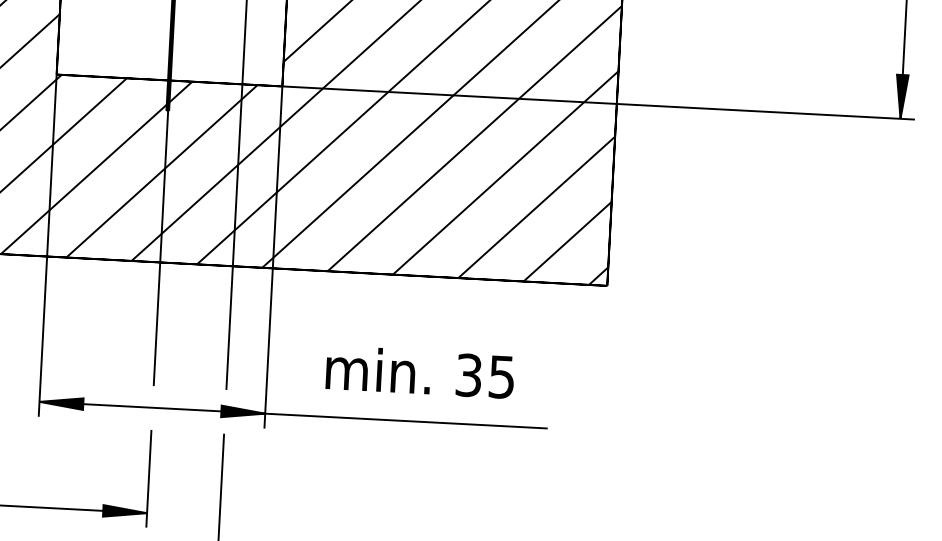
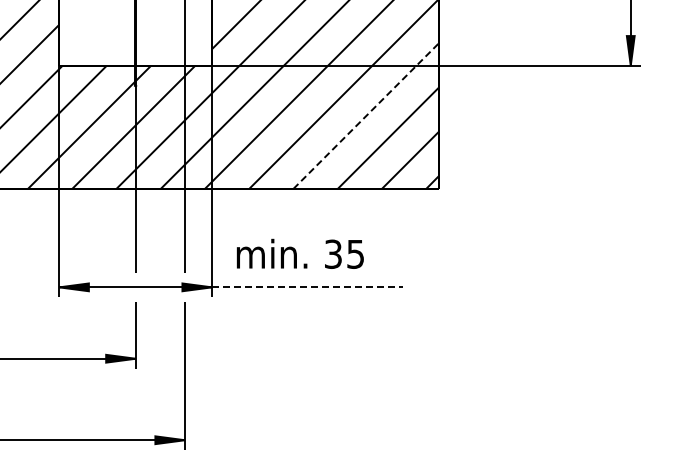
line: (506, 173) -> (366, 116), solid -> dashed
text: (420, 371) -> (300, 253), moved
line: (406, 421) -> (307, 287), solid -> dashed

